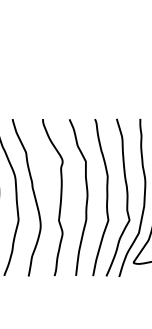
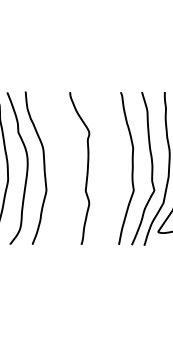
curve: (33, 194) -> (60, 165), removed
curve: (86, 197) -> (112, 168), removed

